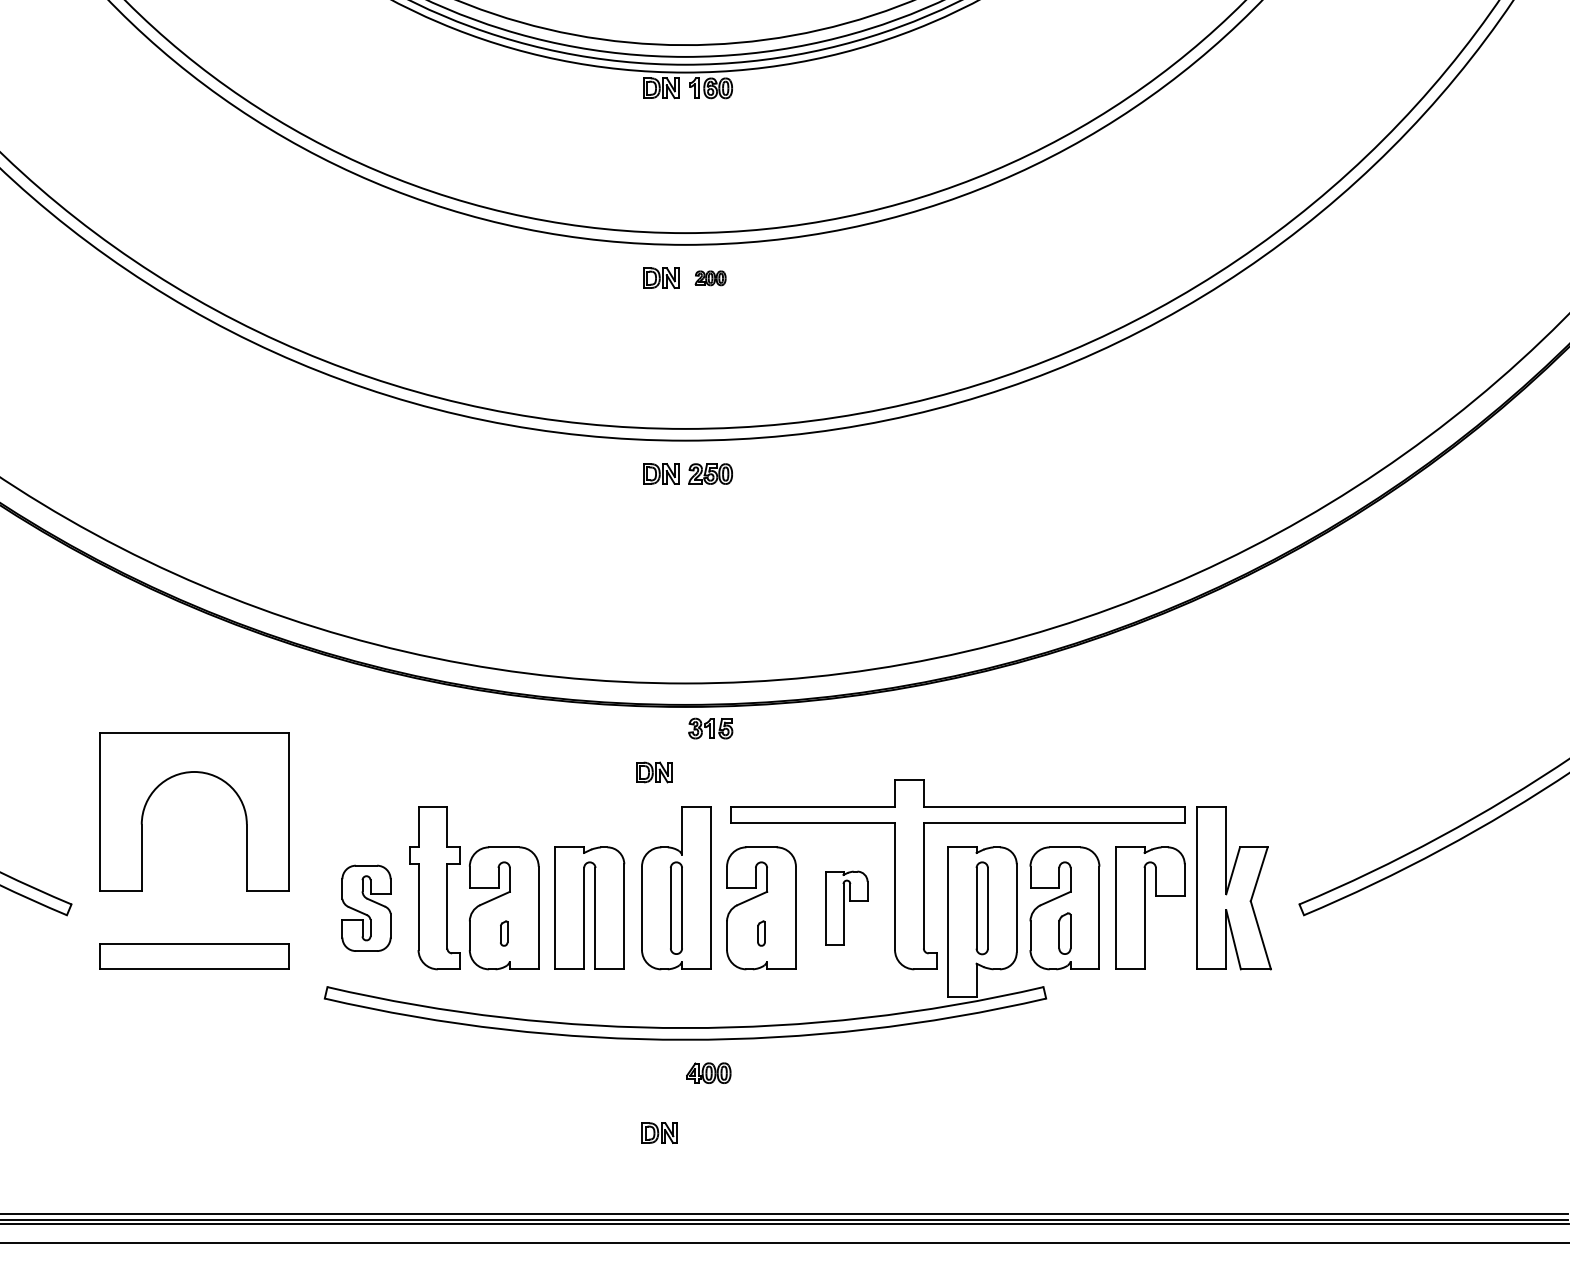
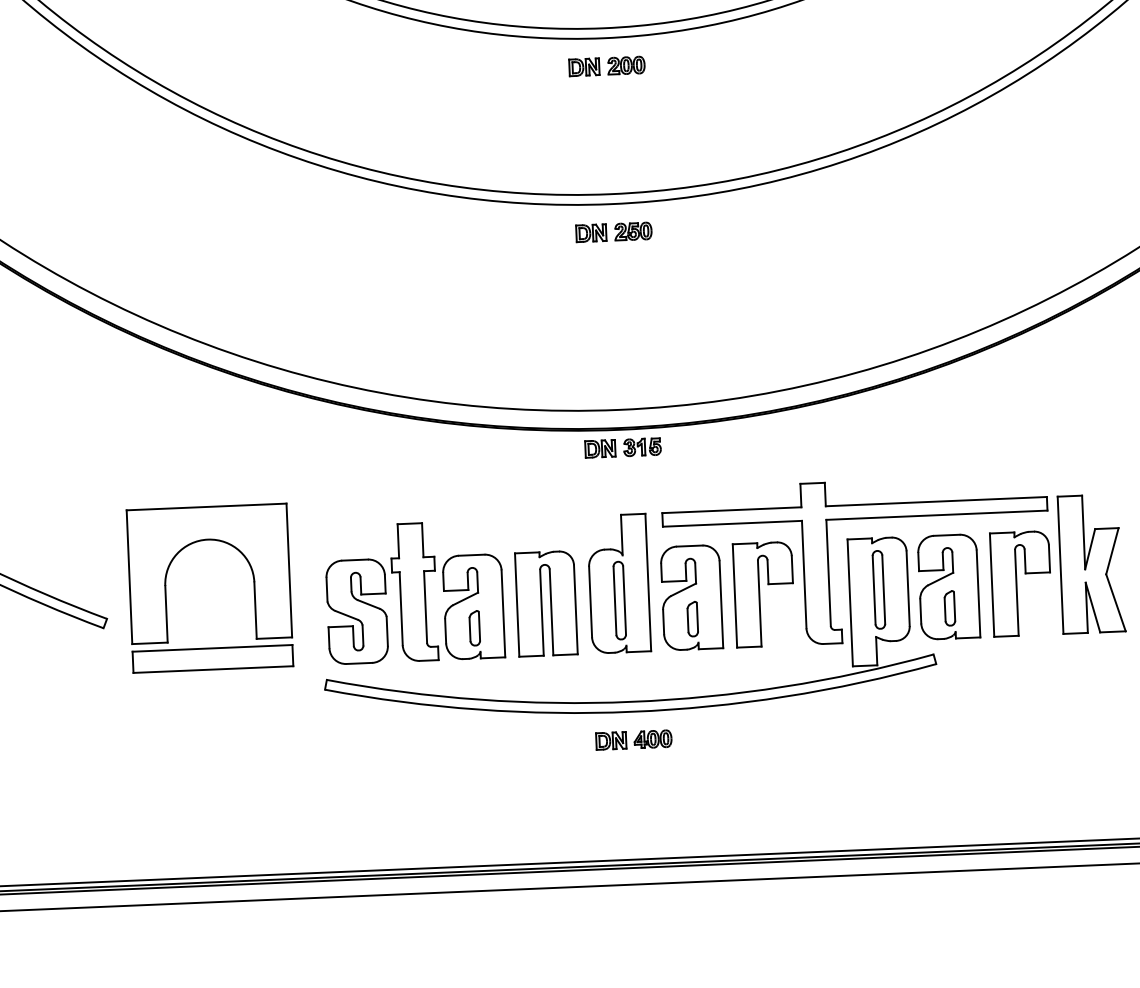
part: (710, 278) -> (626, 65), size x1.43
part: (654, 772) -> (600, 448), moved
part: (198, 773) -> (211, 540), moved
part: (846, 907) -> (763, 594), size x1.67
part: (366, 908) -> (357, 611), size x1.43
part: (503, 933) -> (474, 628), size x1.67
part: (761, 933) -> (692, 619), size x1.67
part: (659, 1132) -> (611, 740), moved

